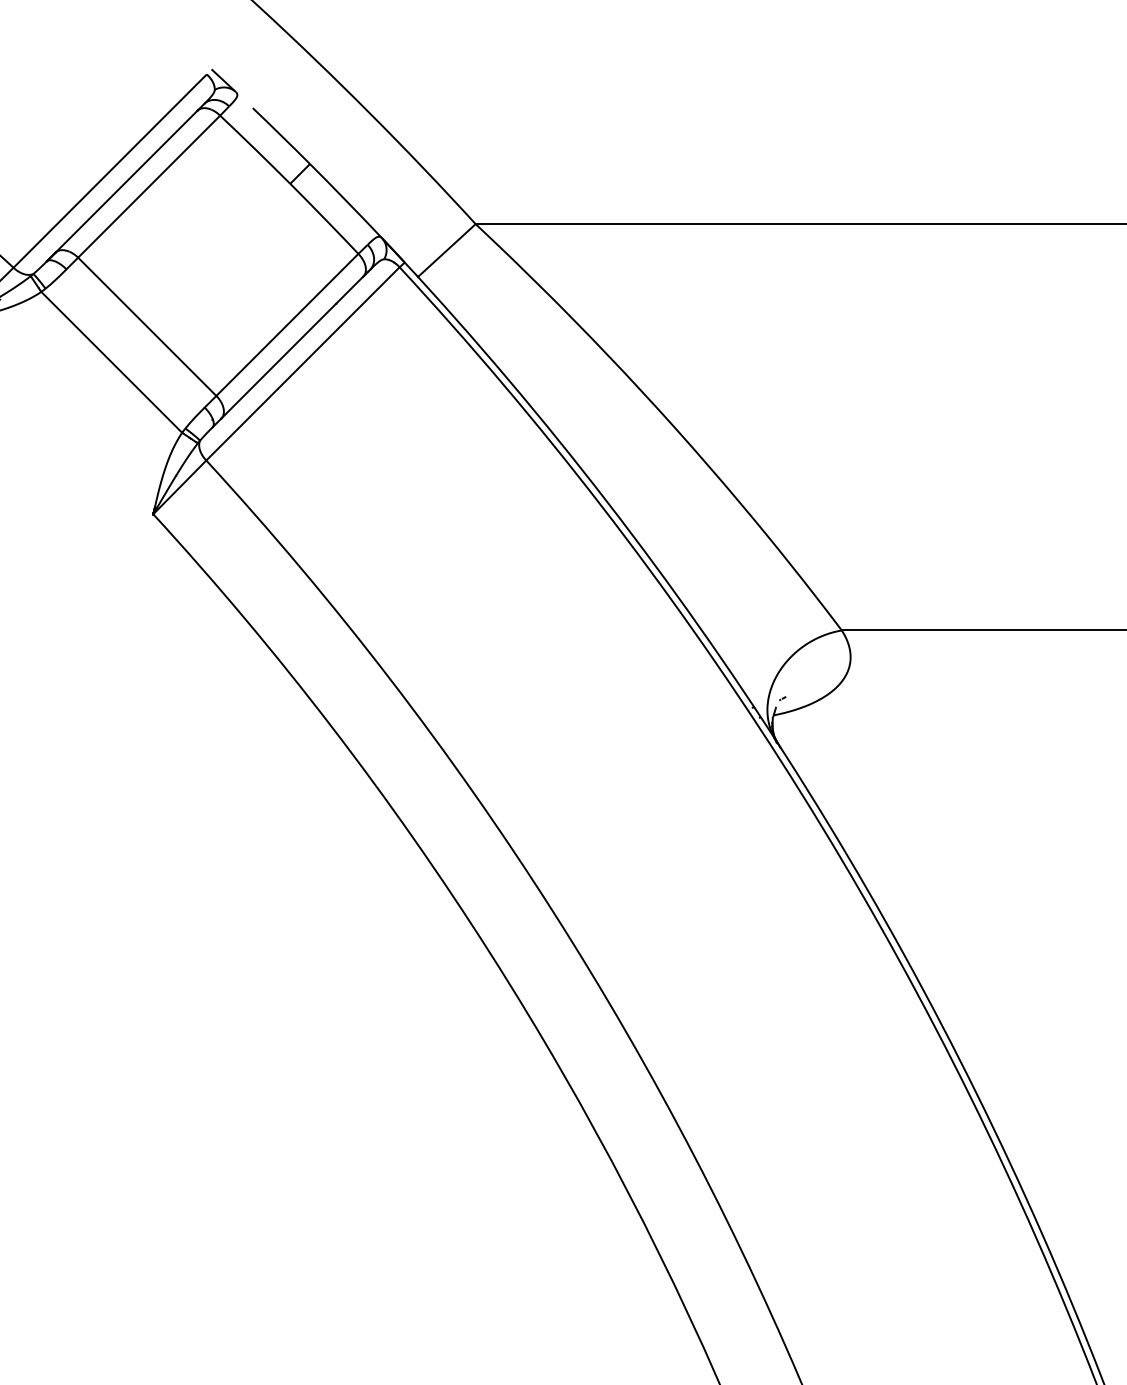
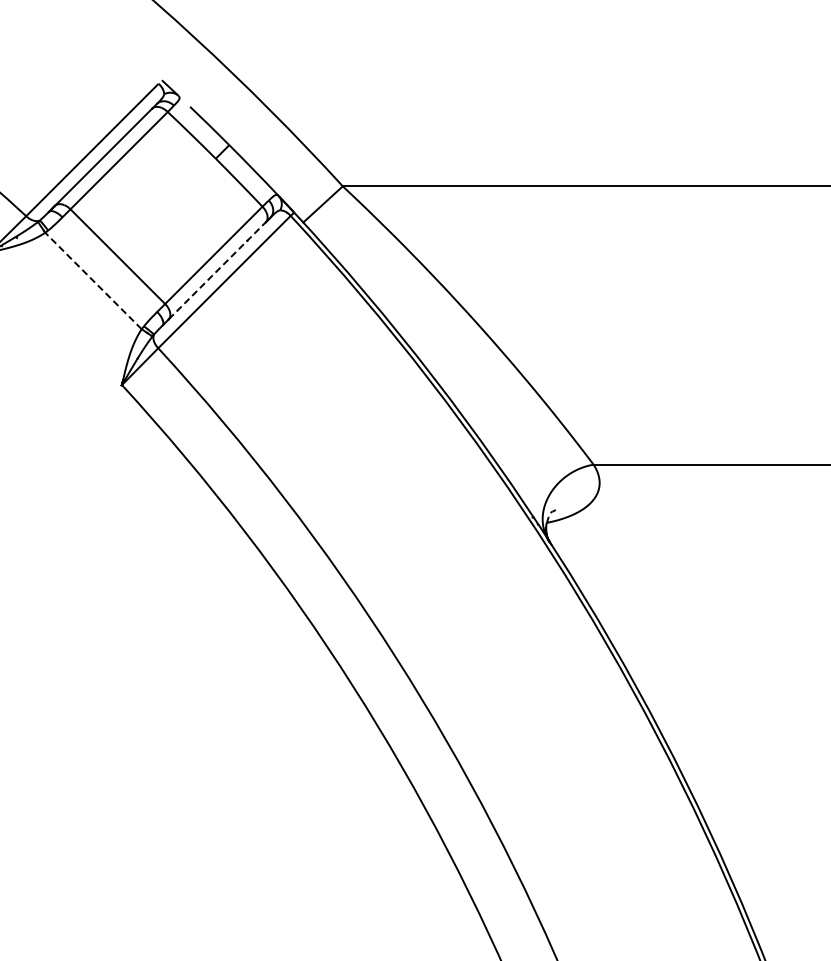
line: (292, 347) -> (217, 270), solid -> dashed
line: (111, 361) -> (93, 280), solid -> dashed

